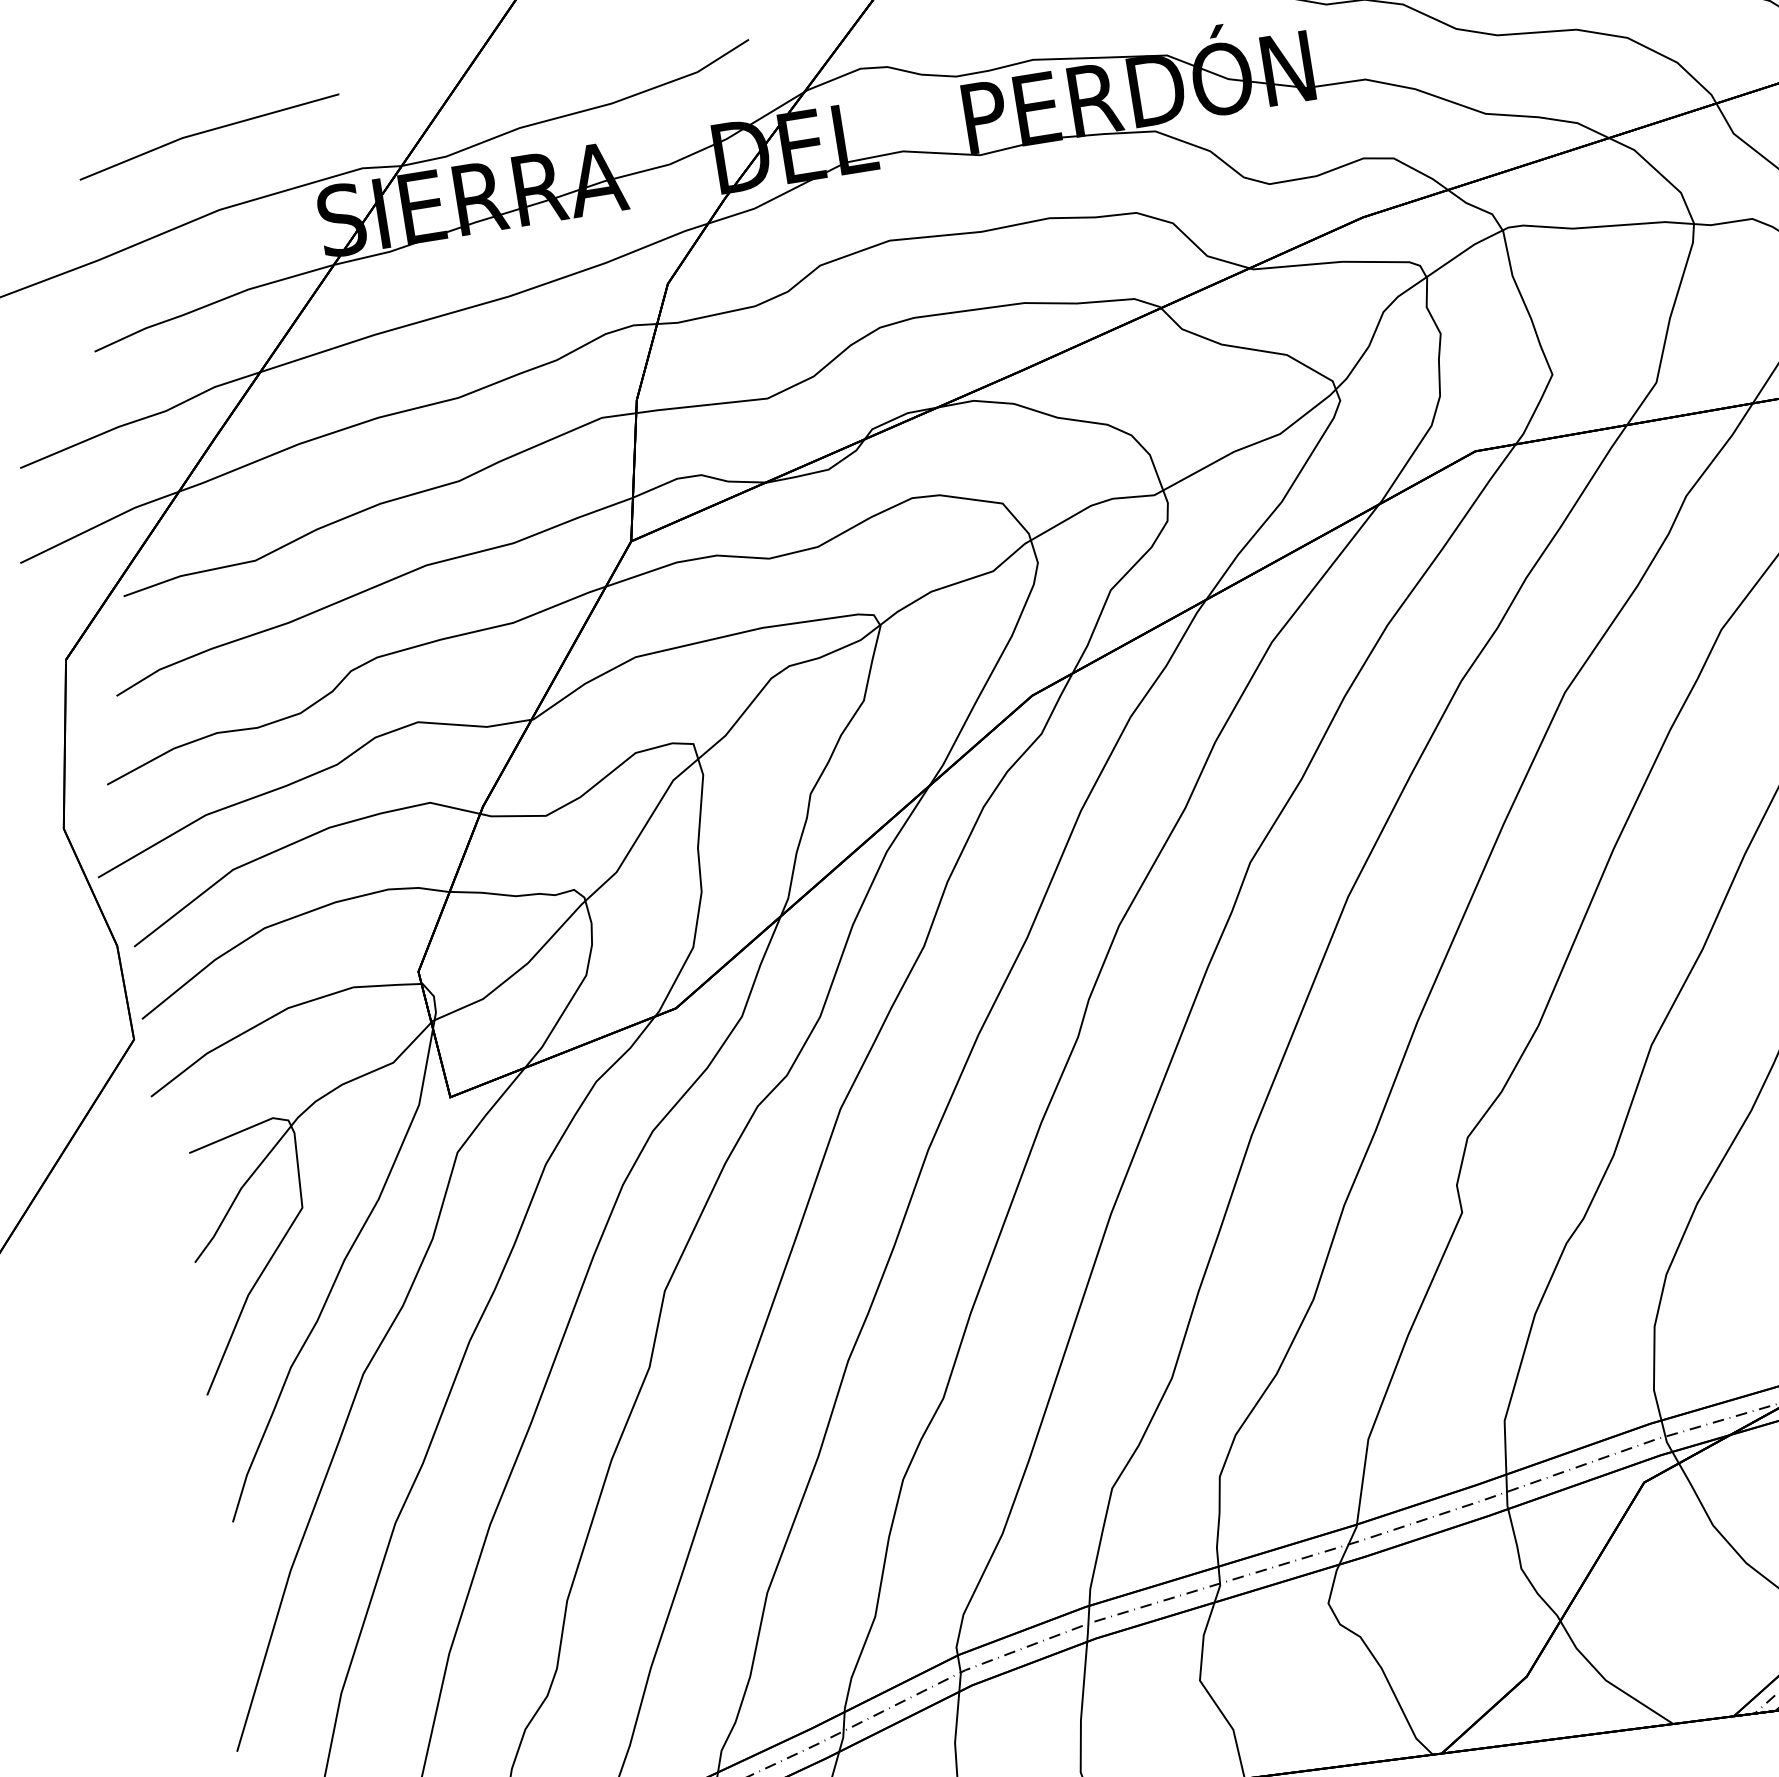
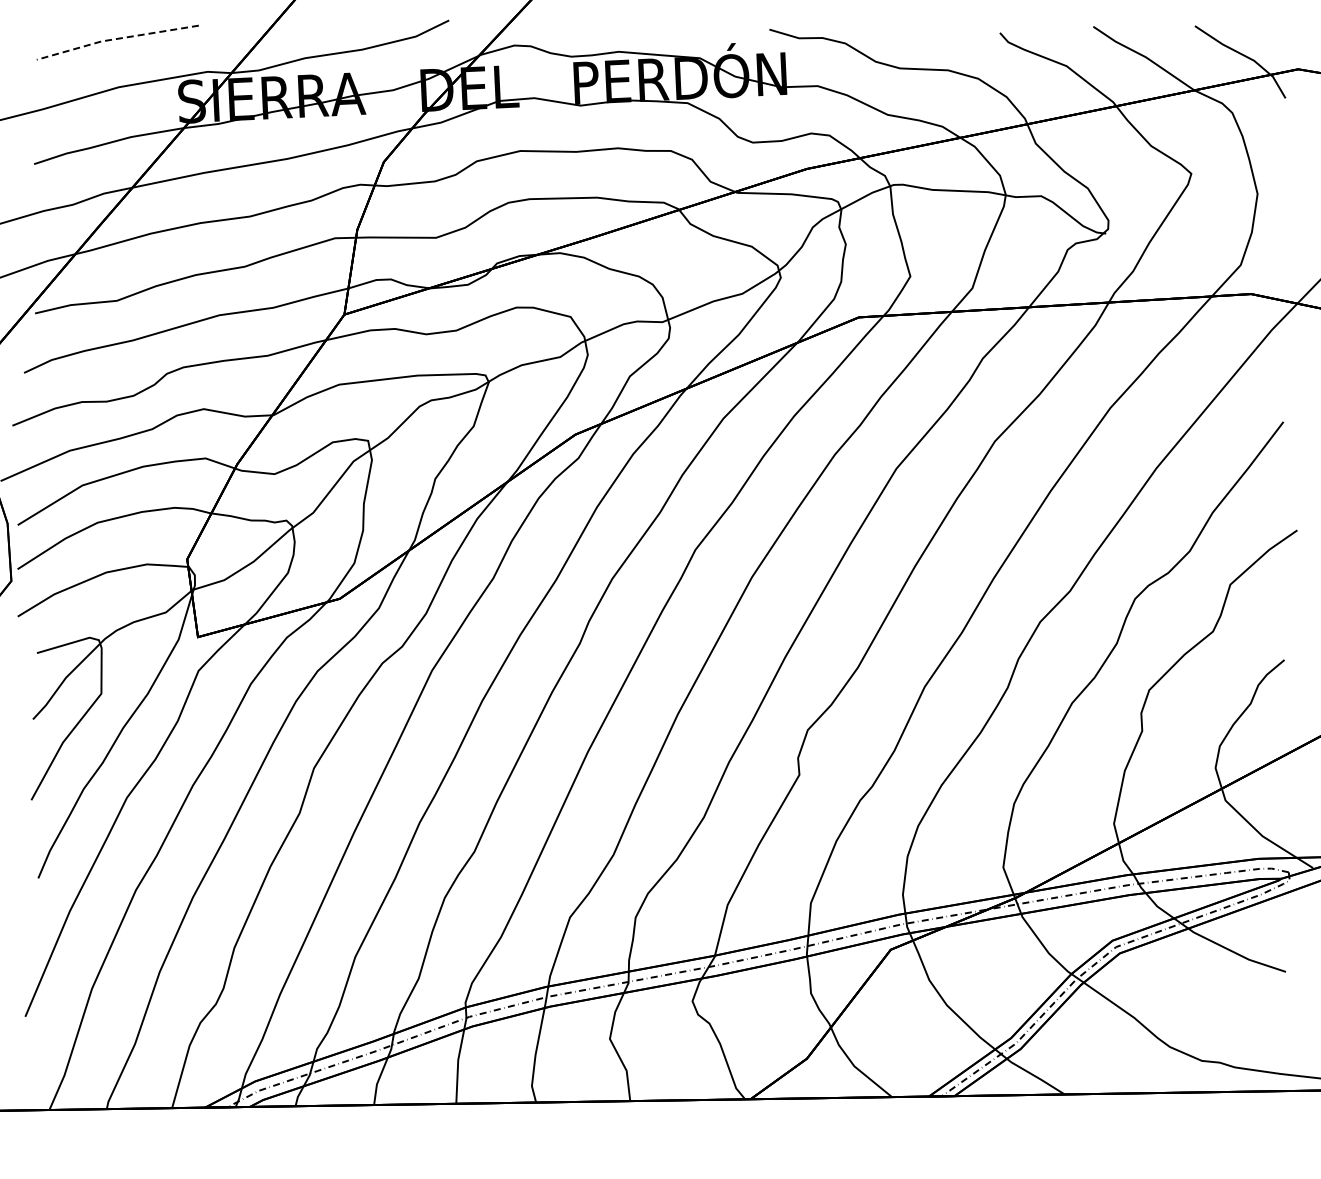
line: (206, 132) -> (116, 39), solid -> dashed

